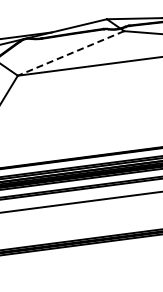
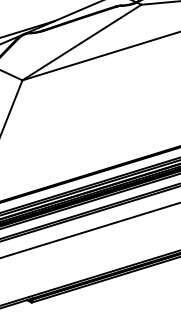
line: (71, 53) -> (82, 42), dashed -> solid

